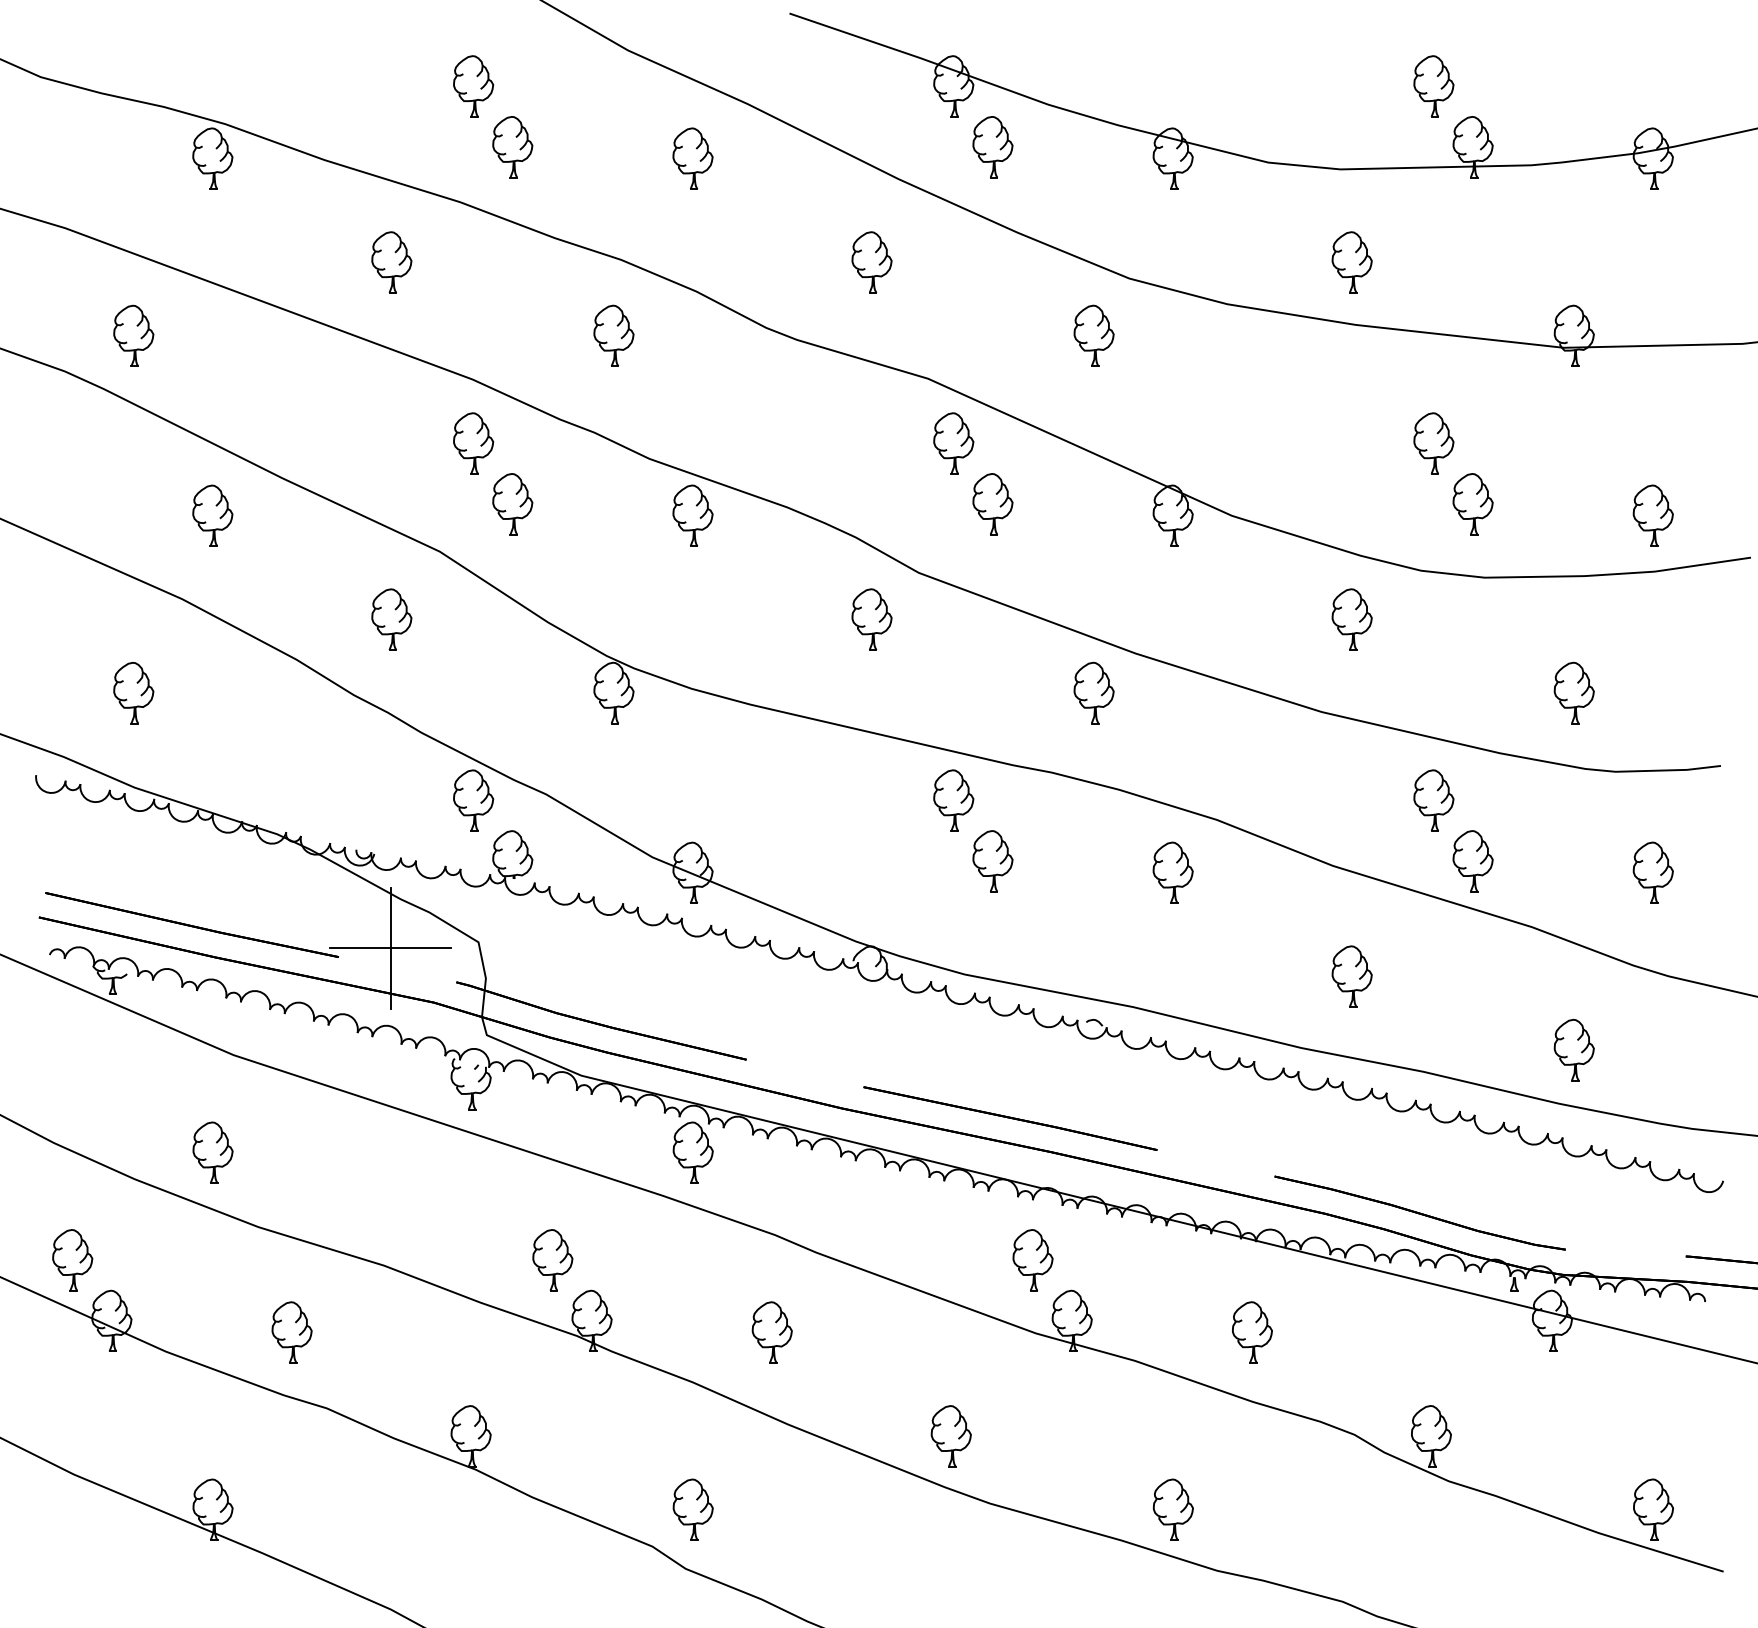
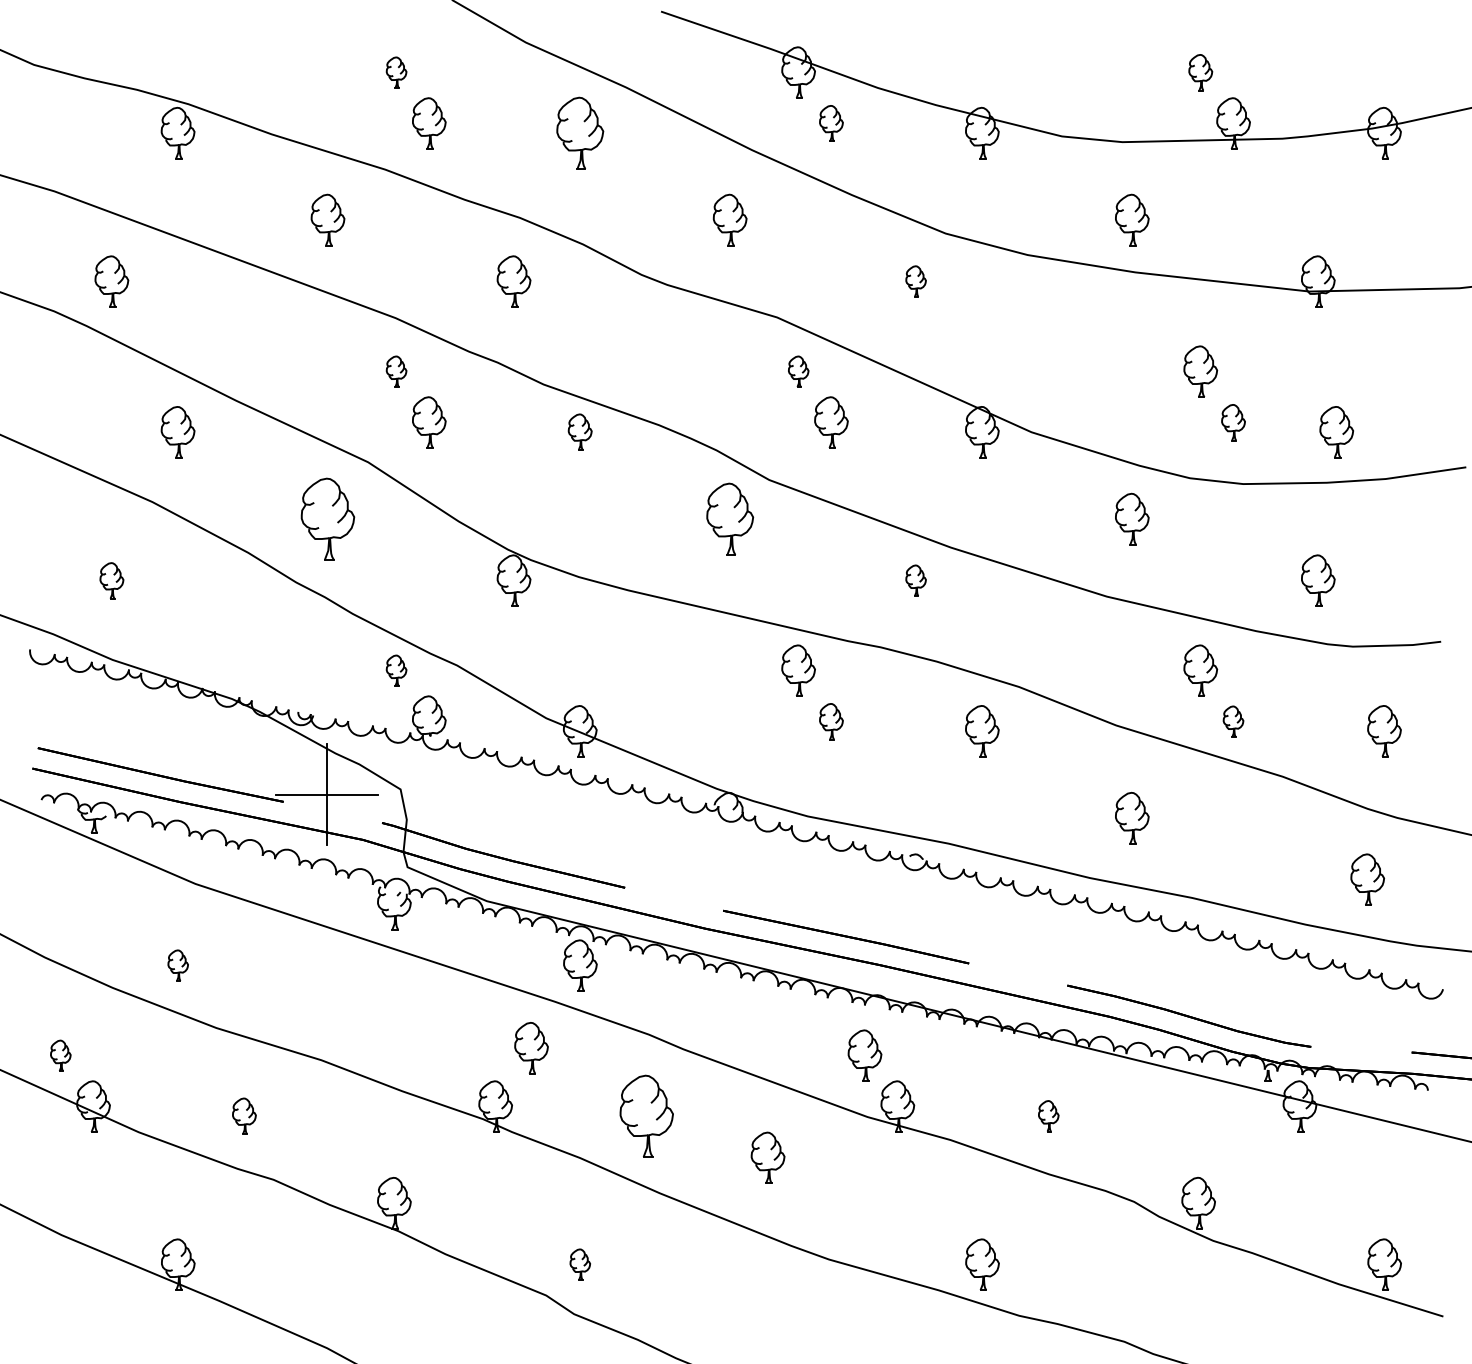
part: (473, 86) -> (396, 72), size x0.6
part: (1433, 86) -> (1200, 72), size x0.7
part: (992, 147) -> (831, 123), size x0.7
part: (692, 158) -> (579, 133), size x1.4
part: (1093, 335) -> (915, 281), size x0.6
part: (473, 443) -> (396, 371), size x0.6
part: (953, 443) -> (798, 371), size x0.6
part: (1472, 504) -> (1233, 422), size x0.7
part: (692, 515) -> (579, 432), size x0.7
part: (1652, 515) -> (1336, 432), moved
part: (391, 619) -> (327, 519), size x1.6
part: (871, 619) -> (729, 519), size x1.4
part: (1093, 692) -> (915, 580), size x0.6
part: (133, 693) -> (111, 581), size x0.7
part: (473, 800) -> (396, 670), size x0.6
part: (992, 861) -> (831, 721), size x0.7
part: (1472, 861) -> (1233, 721), size x0.6
part: (1573, 1049) -> (1367, 879), moved
part: (212, 1152) -> (177, 965), size x0.6
part: (72, 1260) -> (60, 1055), size x0.6
part: (552, 1260) -> (531, 1048), moved
part: (291, 1332) -> (243, 1116), size x0.7
part: (771, 1332) -> (645, 1116), size x1.6
part: (1252, 1332) -> (1048, 1116), size x0.6
part: (950, 1436) -> (767, 1158), moved
part: (692, 1509) -> (579, 1264), size x0.6

